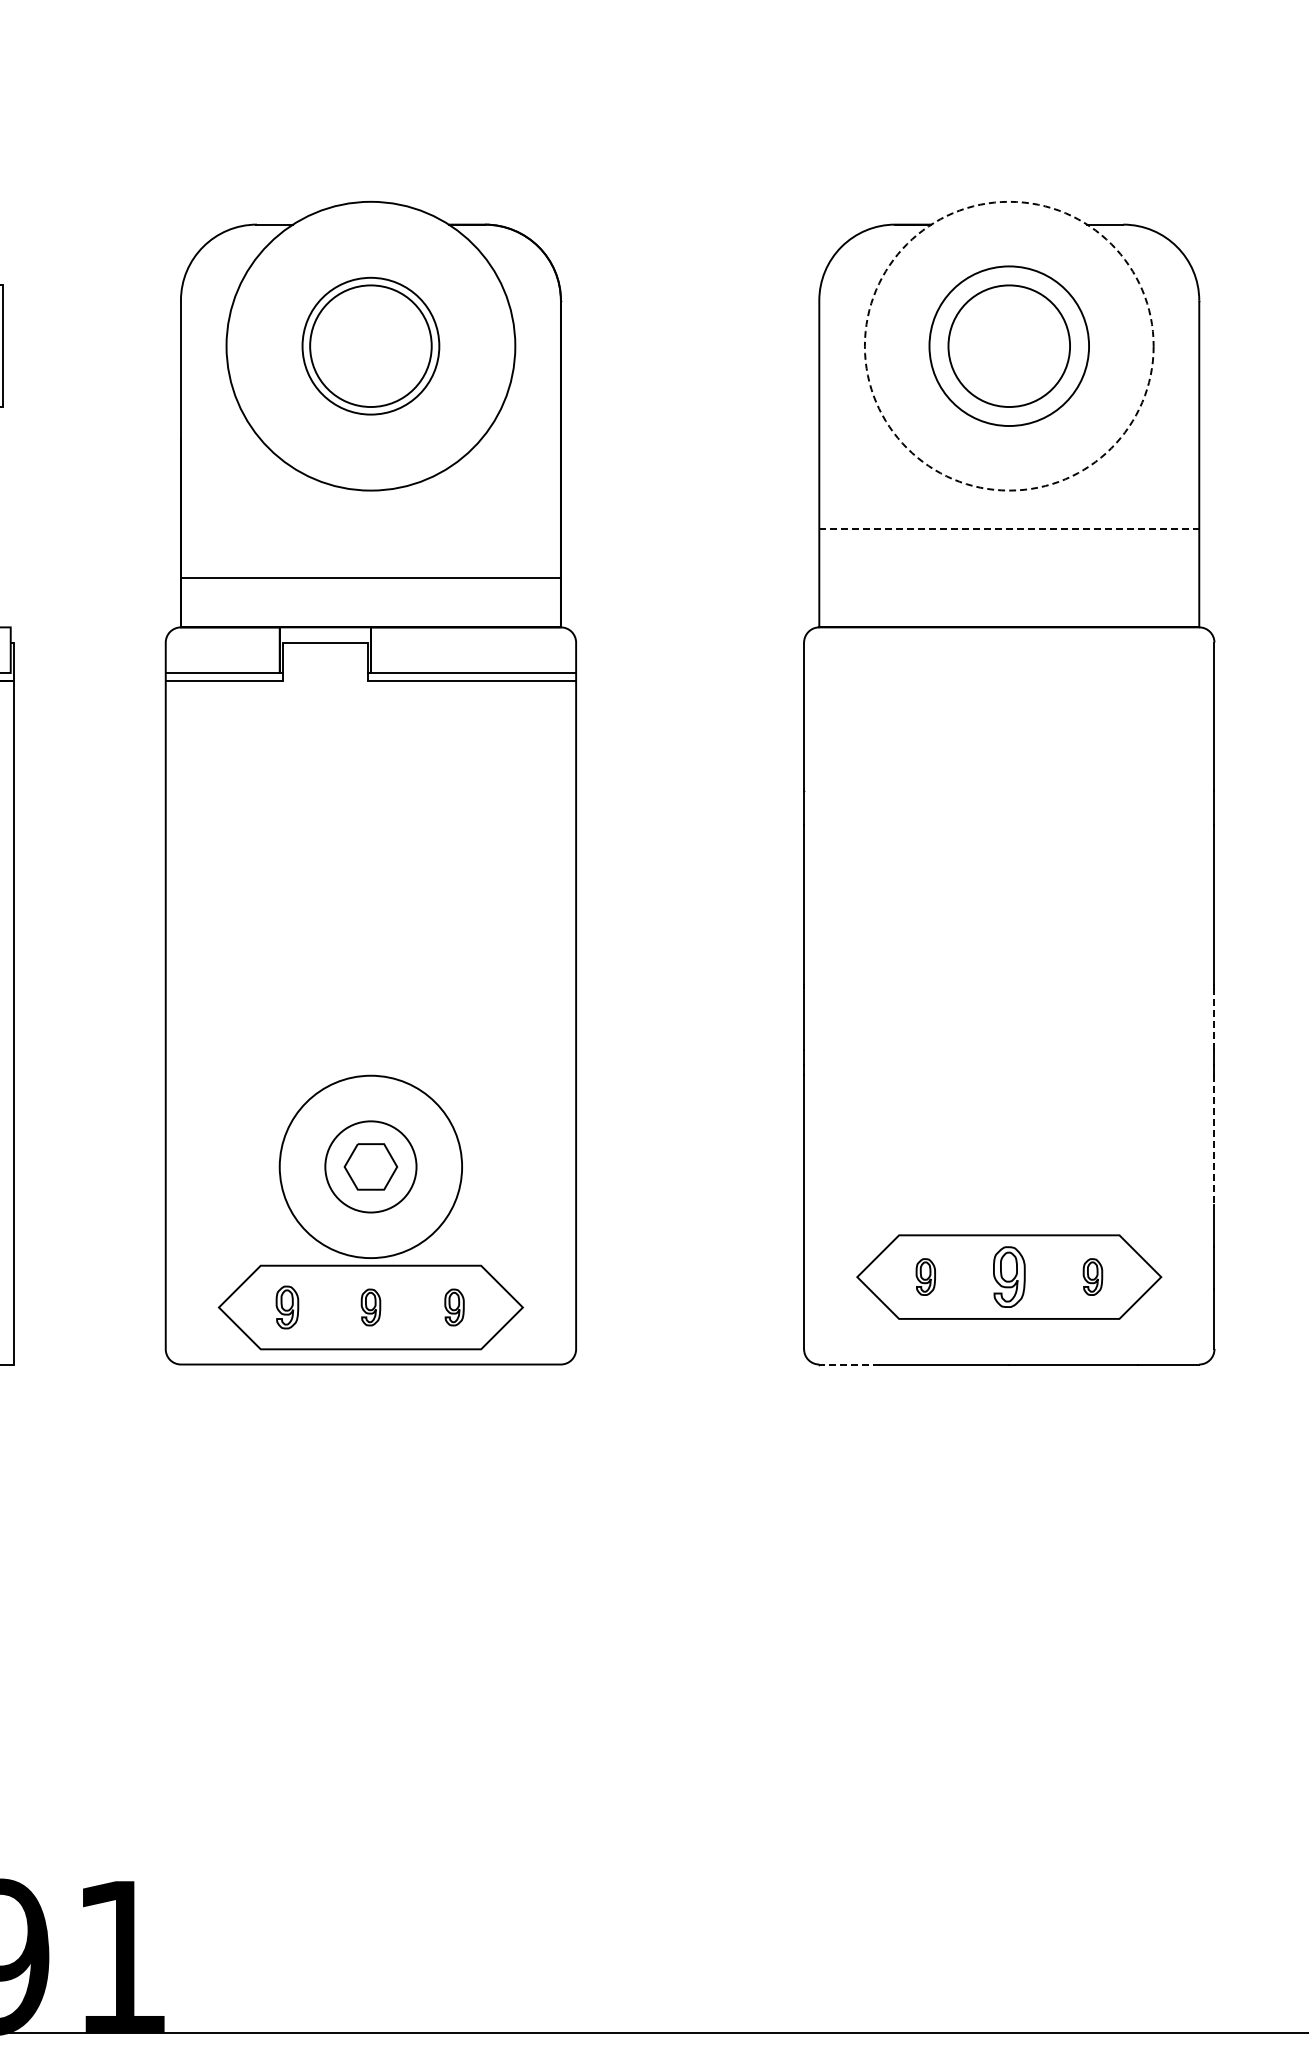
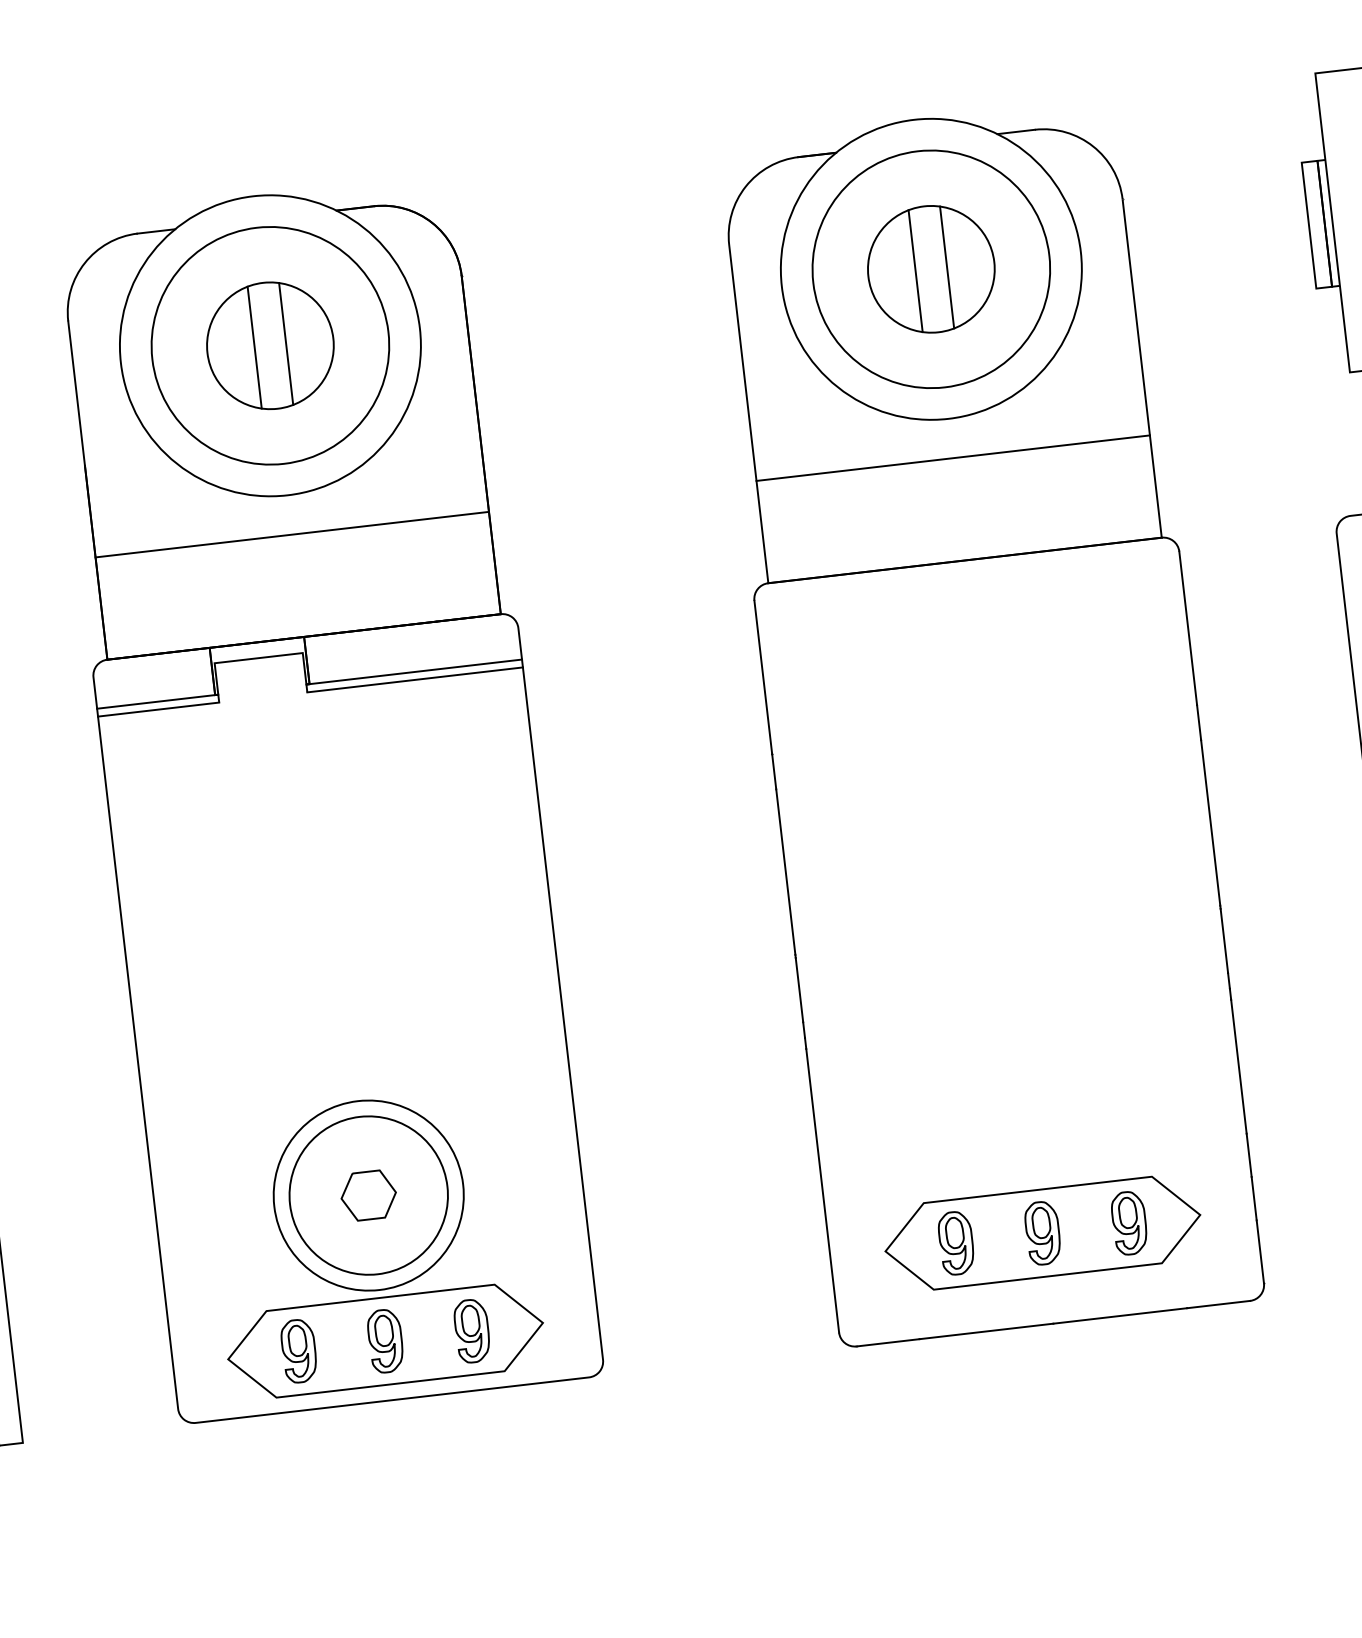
circle: (1008, 345) -> (930, 268), dashed -> solid
line: (355, 346) -> (254, 347), added
circle: (370, 346) -> (270, 346), size x1.67
line: (386, 346) -> (286, 344), added
line: (994, 346) -> (916, 271), added
circle: (1009, 346) -> (931, 269), size x1.43
line: (1024, 346) -> (947, 267), added
line: (1009, 528) -> (953, 458), dashed -> solid
line: (370, 577) -> (291, 534), moved
line: (1214, 1019) -> (1224, 941), dashed -> solid
line: (1214, 1140) -> (1238, 1067), dashed -> solid
circle: (370, 1166) -> (368, 1195), size x1.67
part: (925, 1276) -> (956, 1242), size x1.67
part: (1092, 1276) -> (1128, 1222), size x1.67
part: (287, 1307) -> (299, 1351), size x1.43
part: (370, 1307) -> (385, 1341), size x1.67
part: (454, 1307) -> (472, 1331), size x1.67
line: (849, 1364) -> (887, 1342), dashed -> solid

